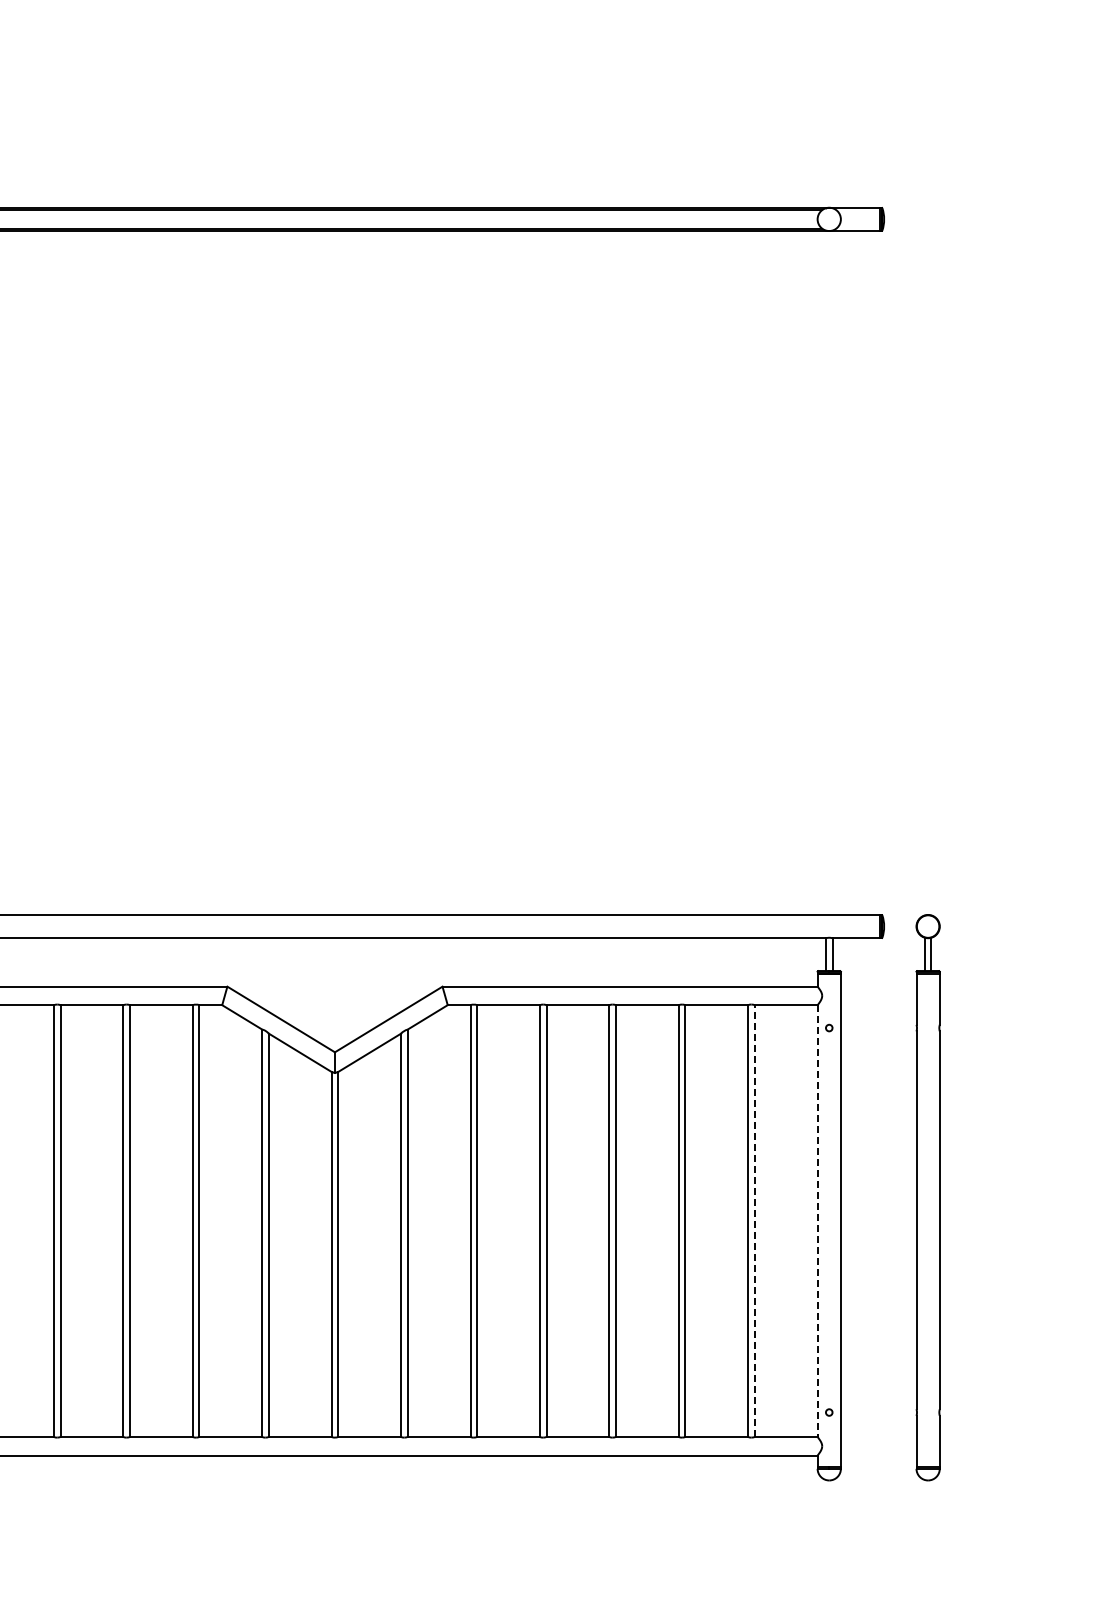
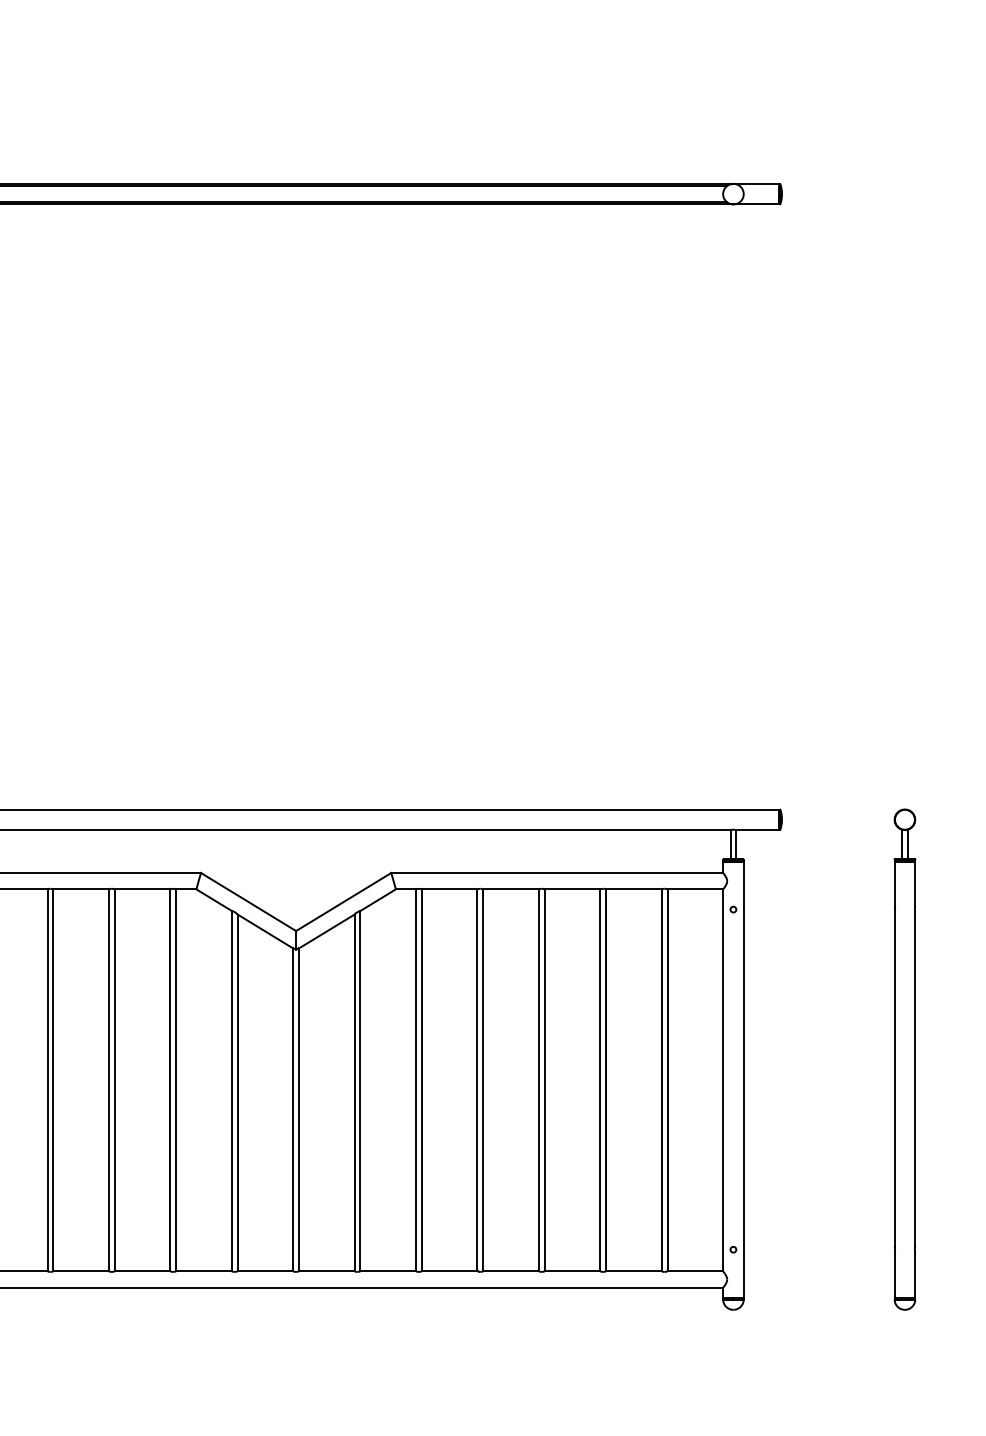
part: (927, 1197) -> (904, 1059), moved
line: (754, 1221) -> (667, 1080), dashed -> solid
line: (817, 1221) -> (723, 1080), dashed -> solid

